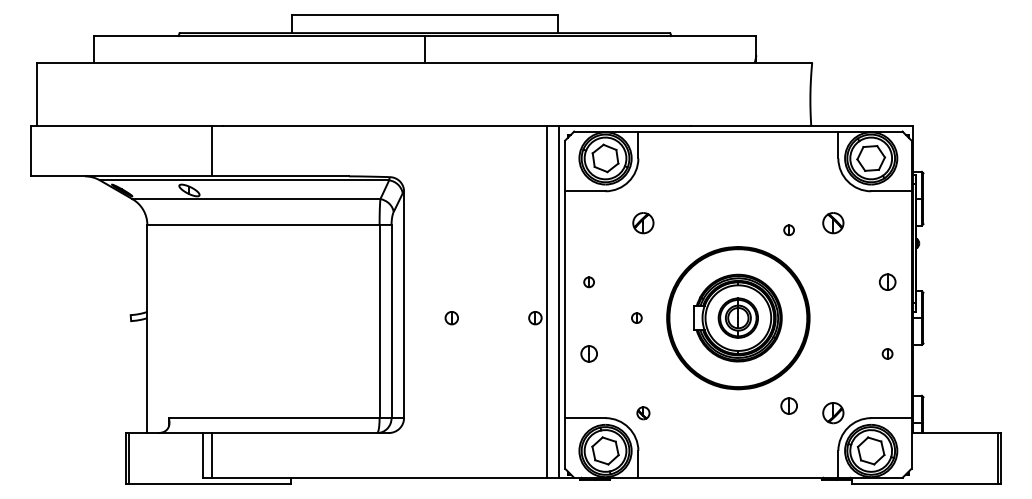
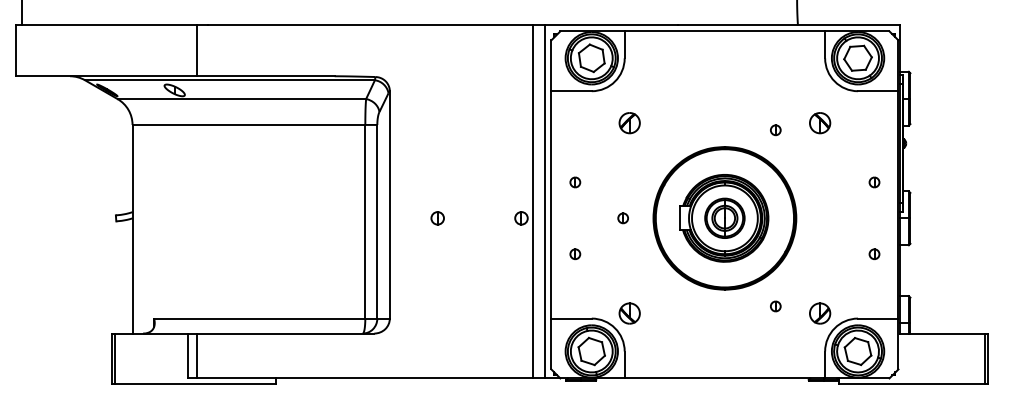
part: (887, 282) -> (874, 182), size x0.62
part: (588, 353) -> (574, 253), size x0.62
part: (788, 405) -> (775, 305), size x0.62
part: (643, 413) -> (629, 313), size x1.67

